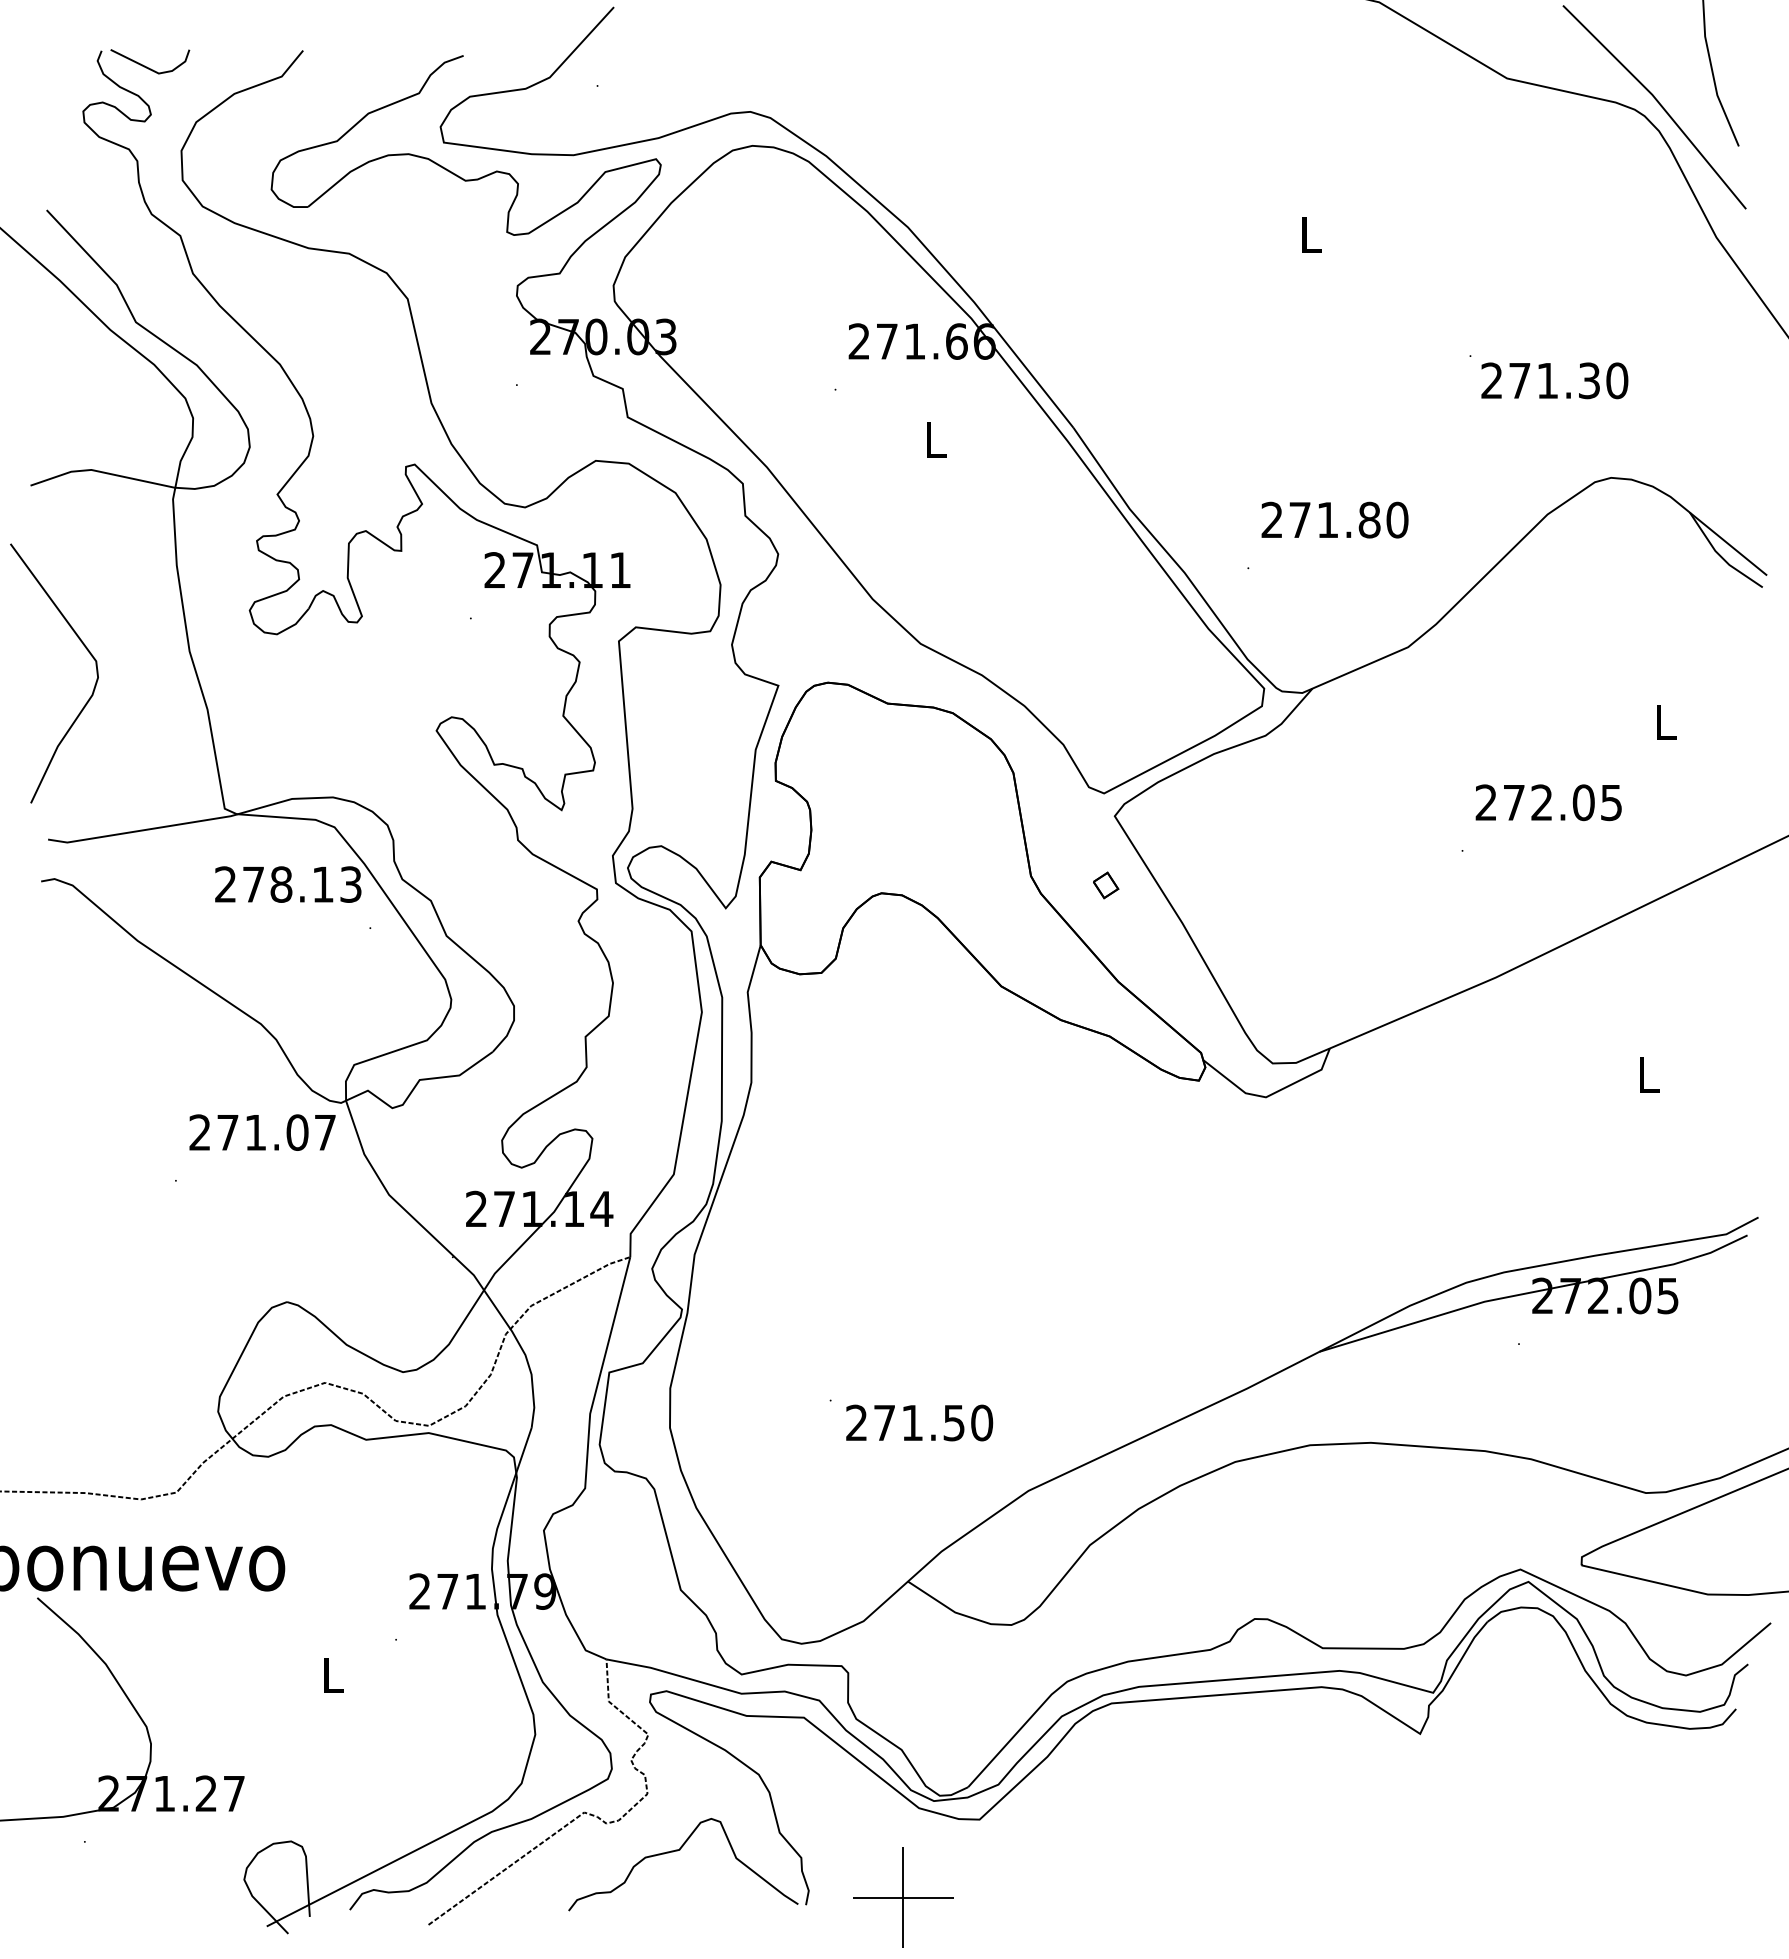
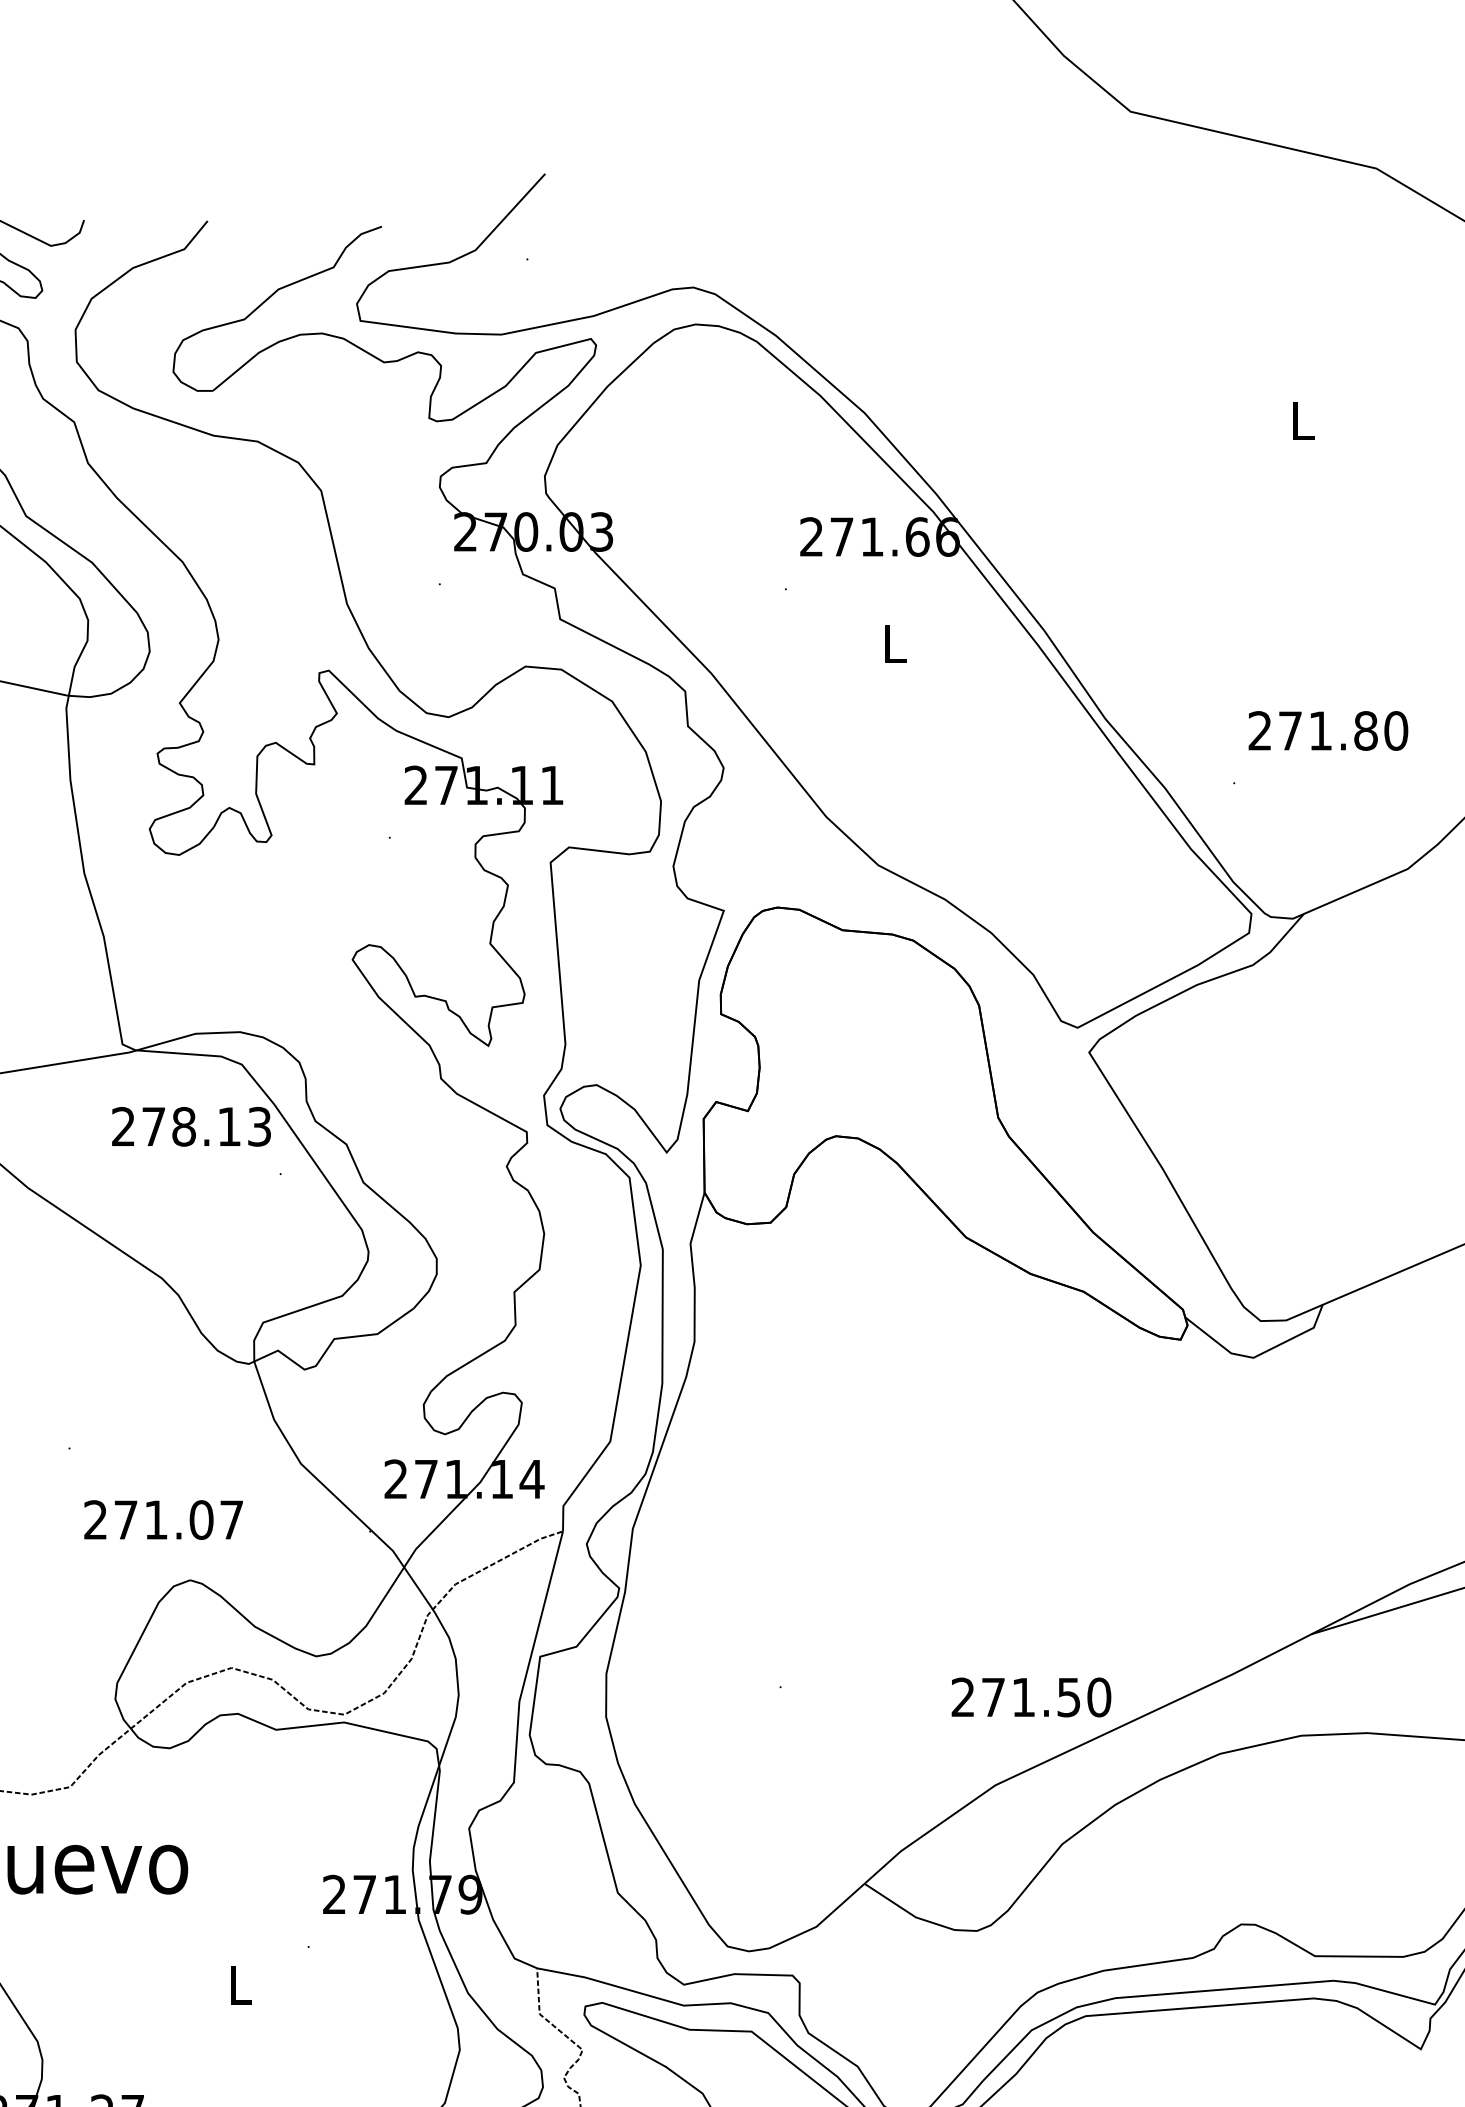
part: (1106, 885) -> (1080, 1127), removed
text: (262, 1132) -> (163, 1519), moved
text: (919, 1422) -> (1031, 1696), moved

